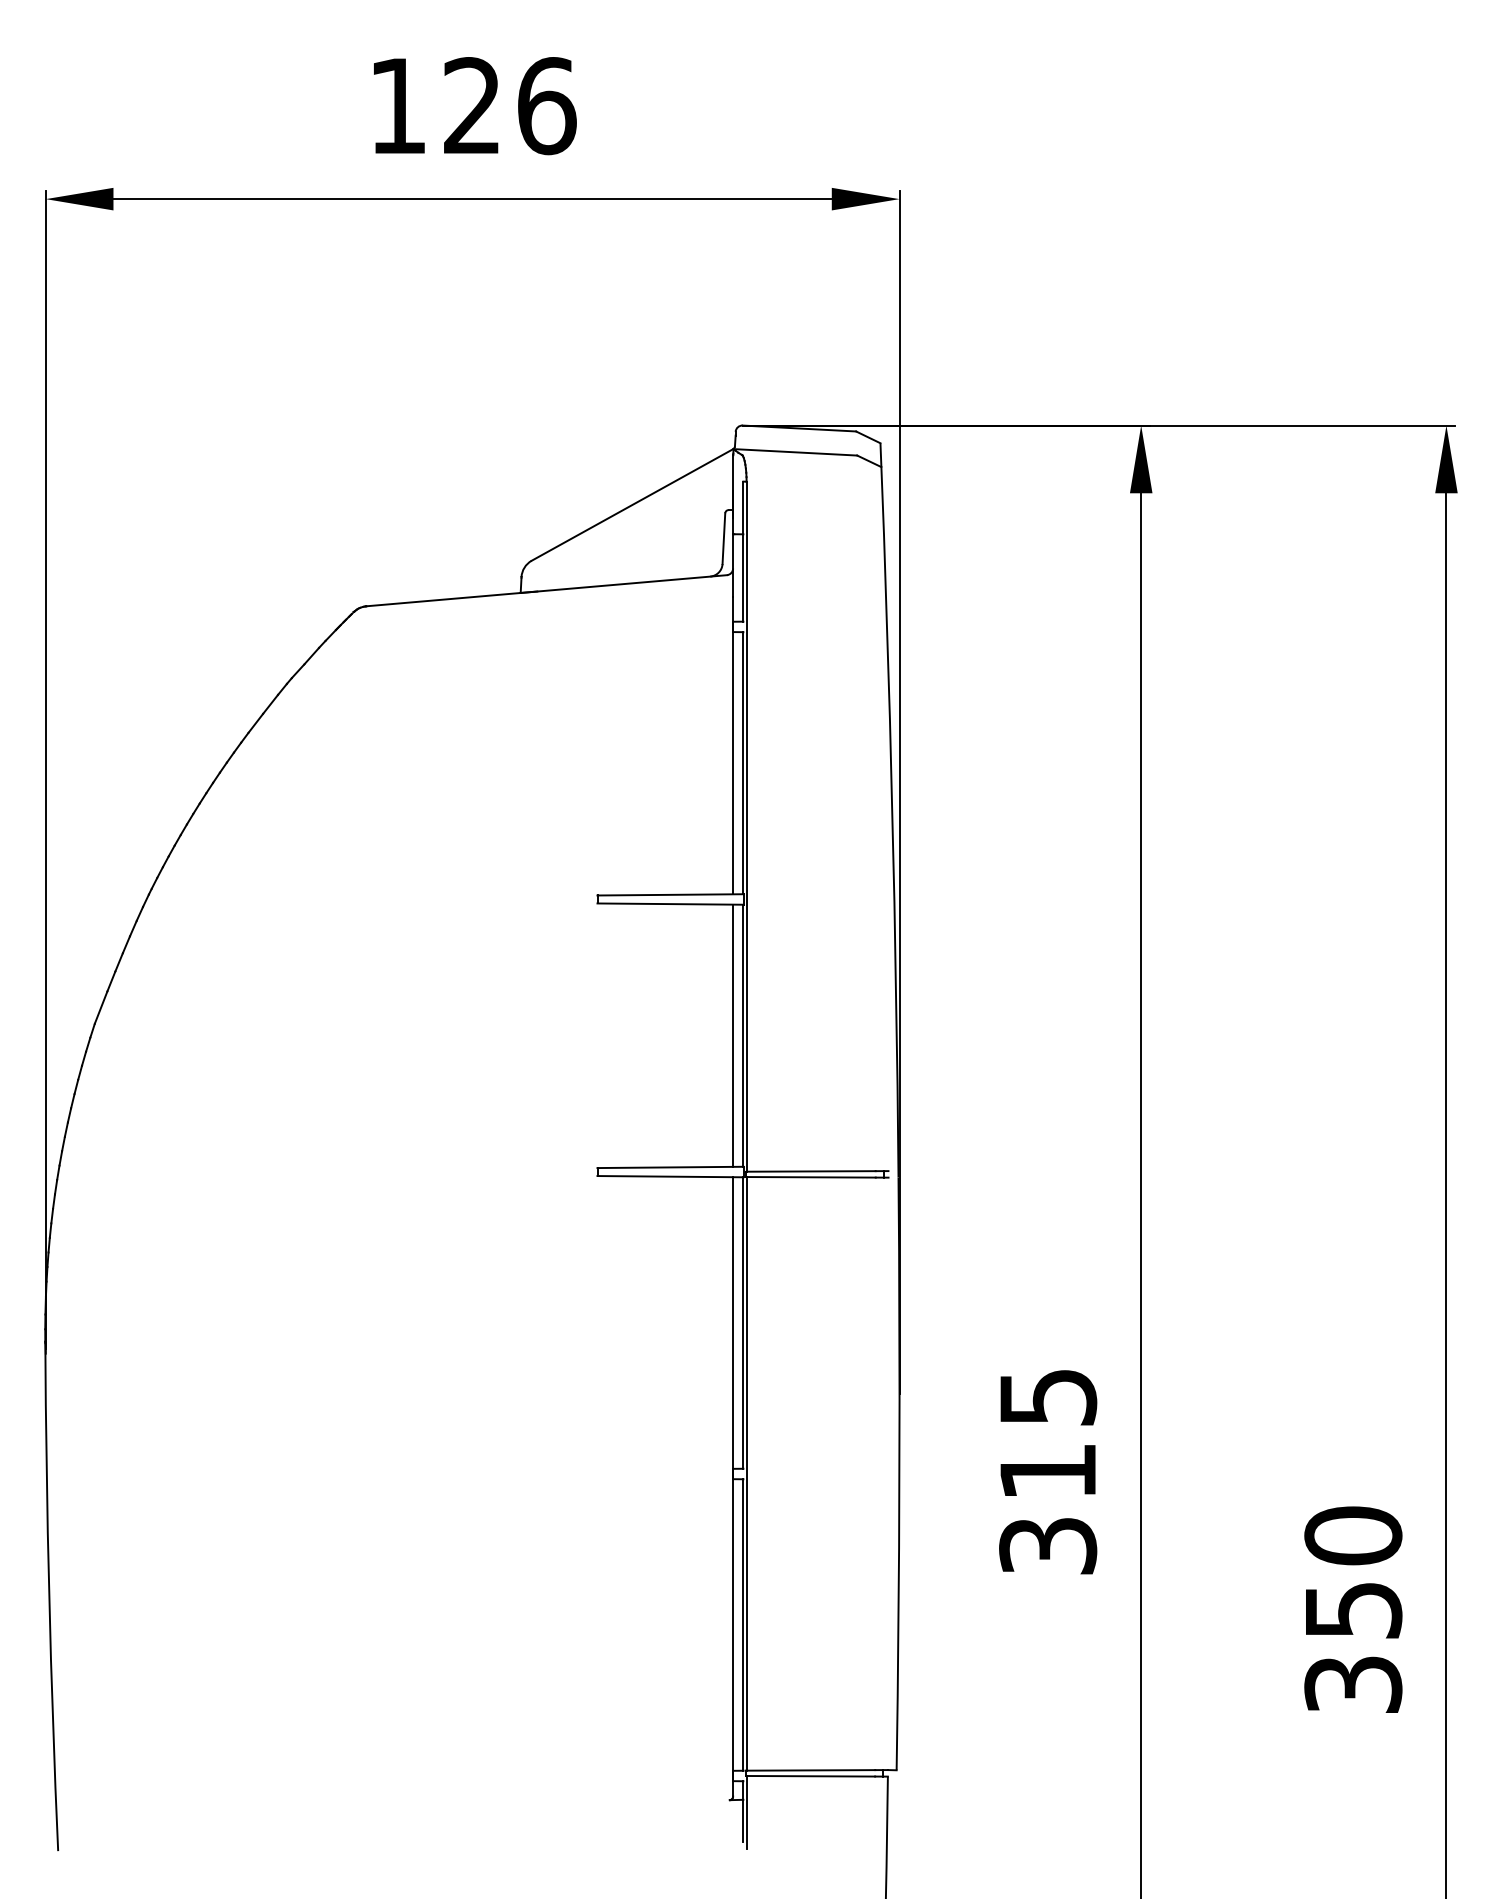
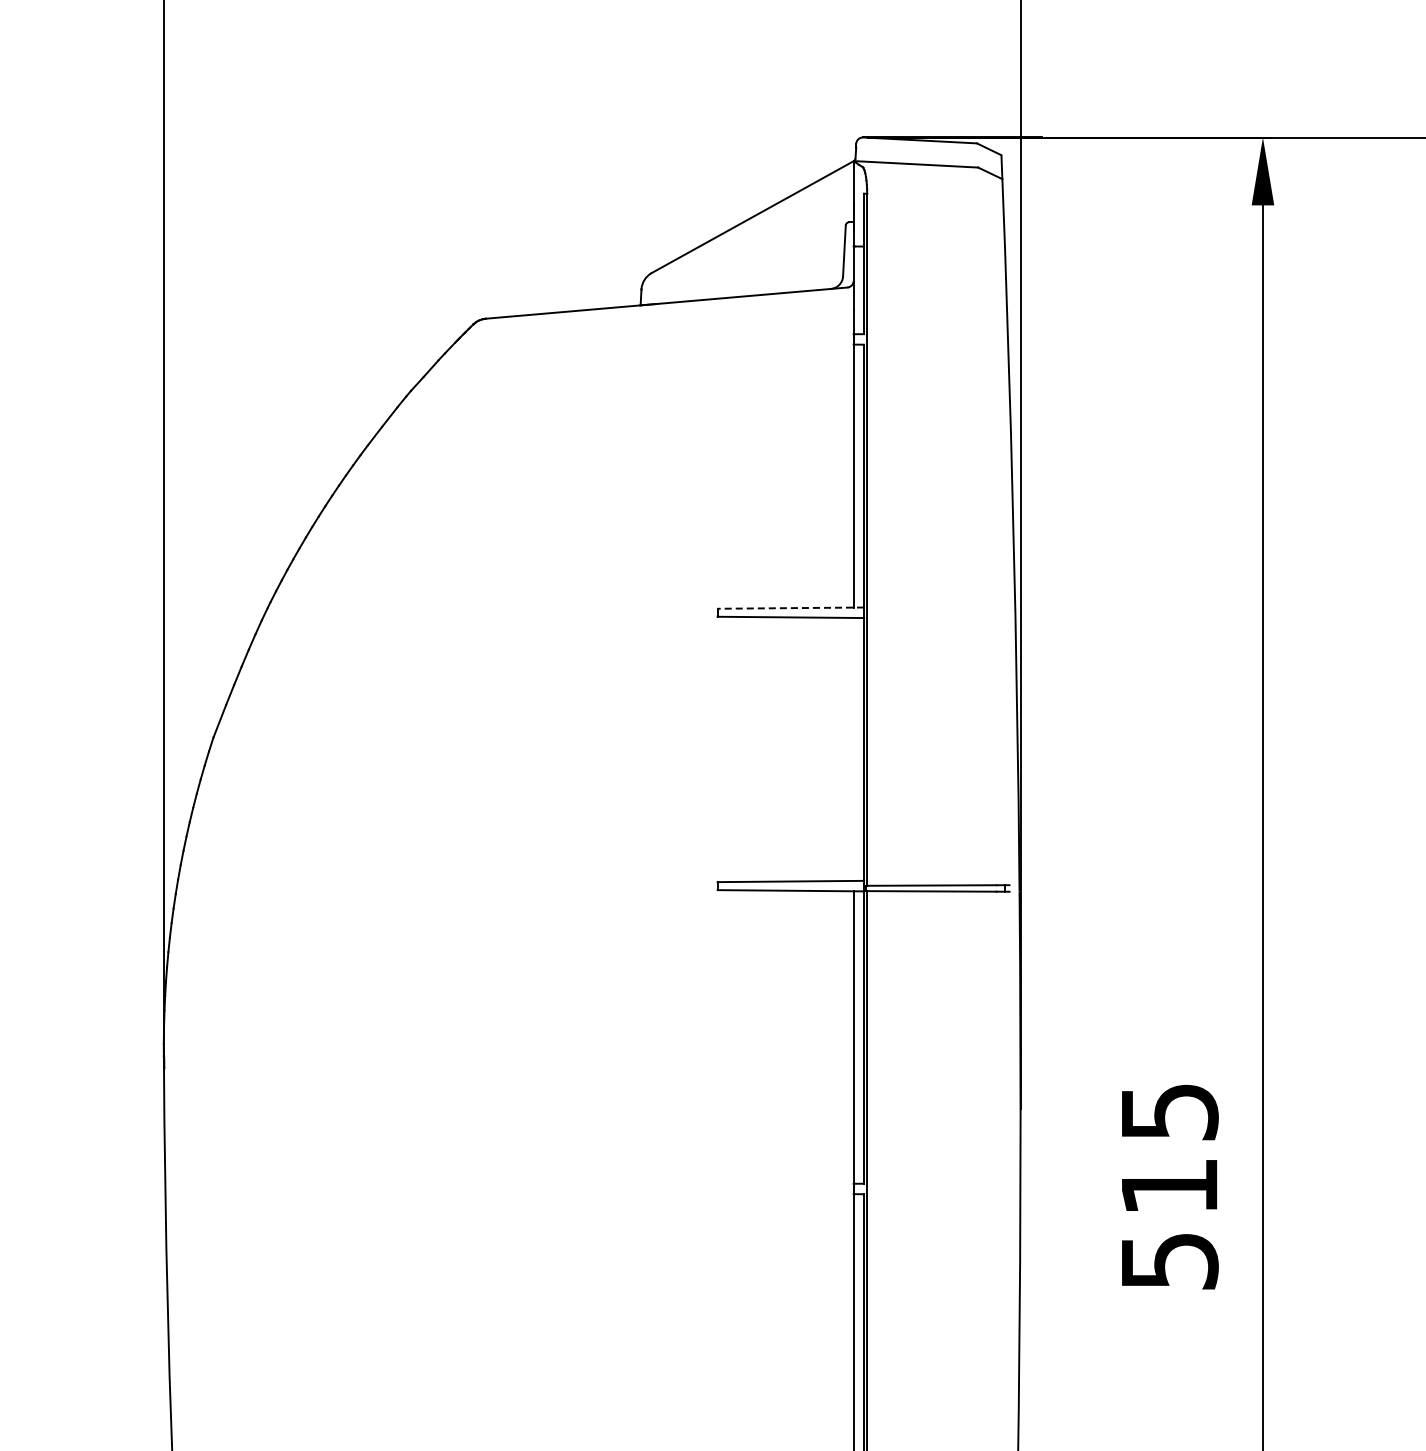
line: (670, 894) -> (790, 607), solid -> dashed
line: (733, 1035) -> (854, 749), removed
text: (1047, 1546) -> (1168, 1261), 315 -> 515

